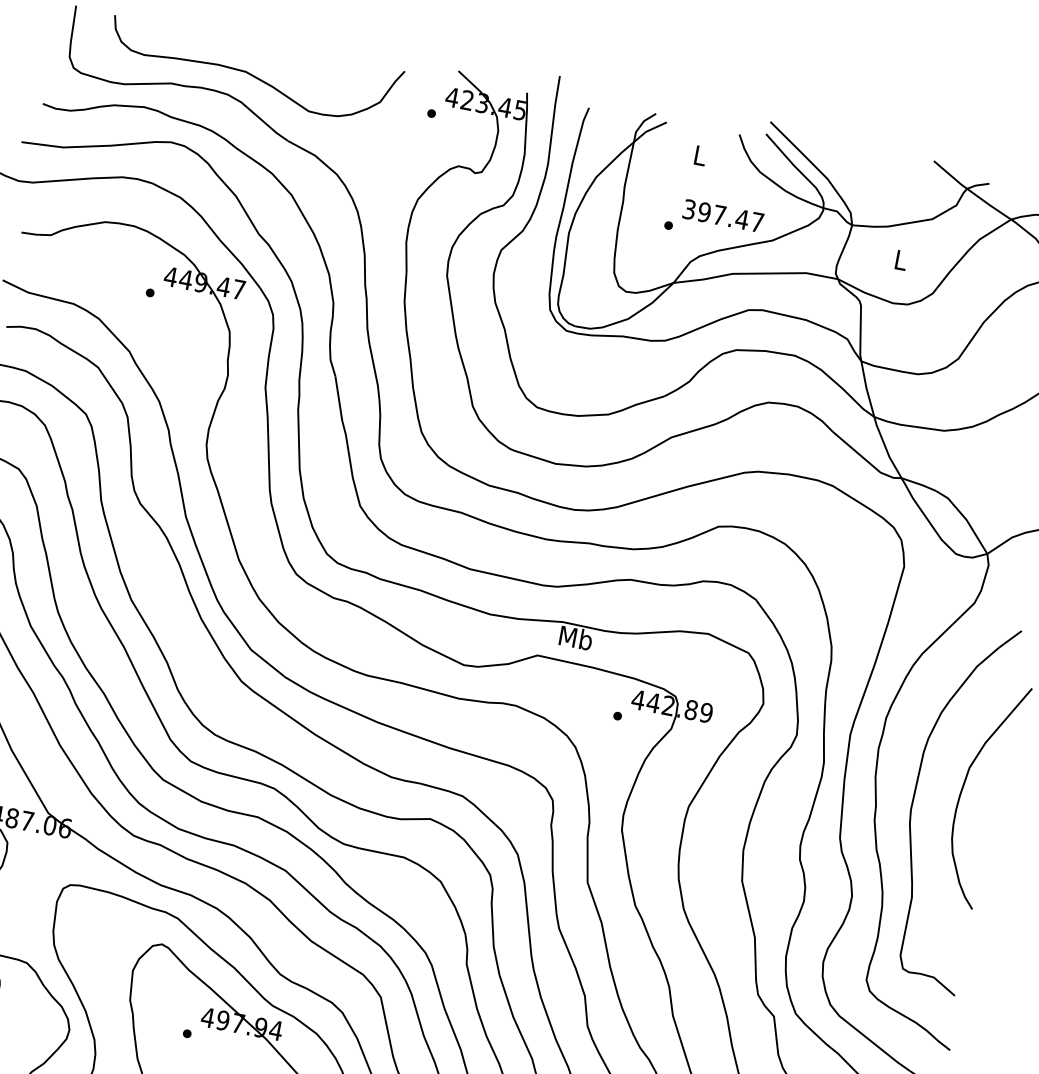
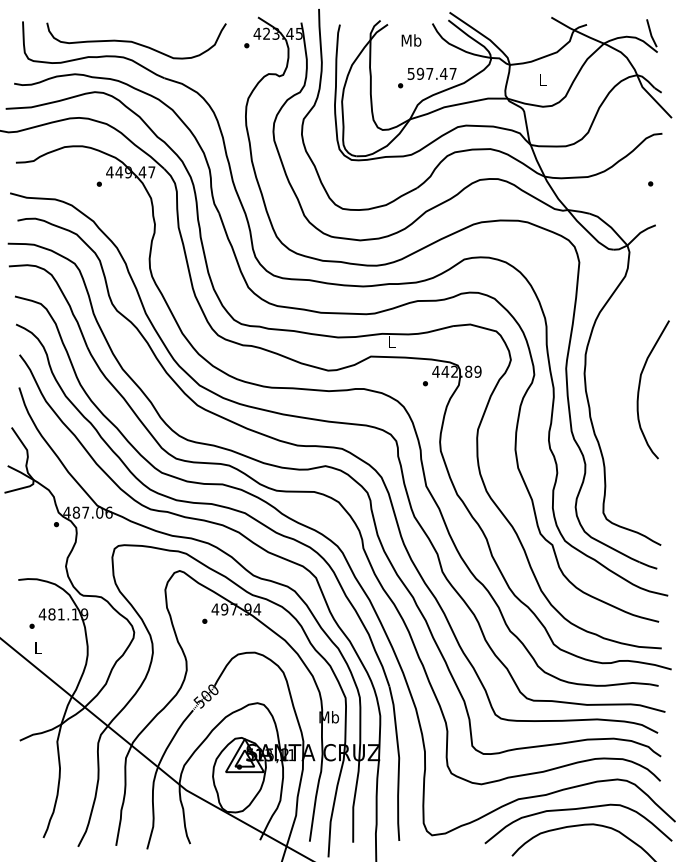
text: (700, 155) -> (411, 40), L -> Mb
text: (690, 209) -> (411, 73), 397.47 -> 597.47
text: (575, 637) -> (391, 341), Mb -> L
curve: (914, 798) -> (611, 399), removed

